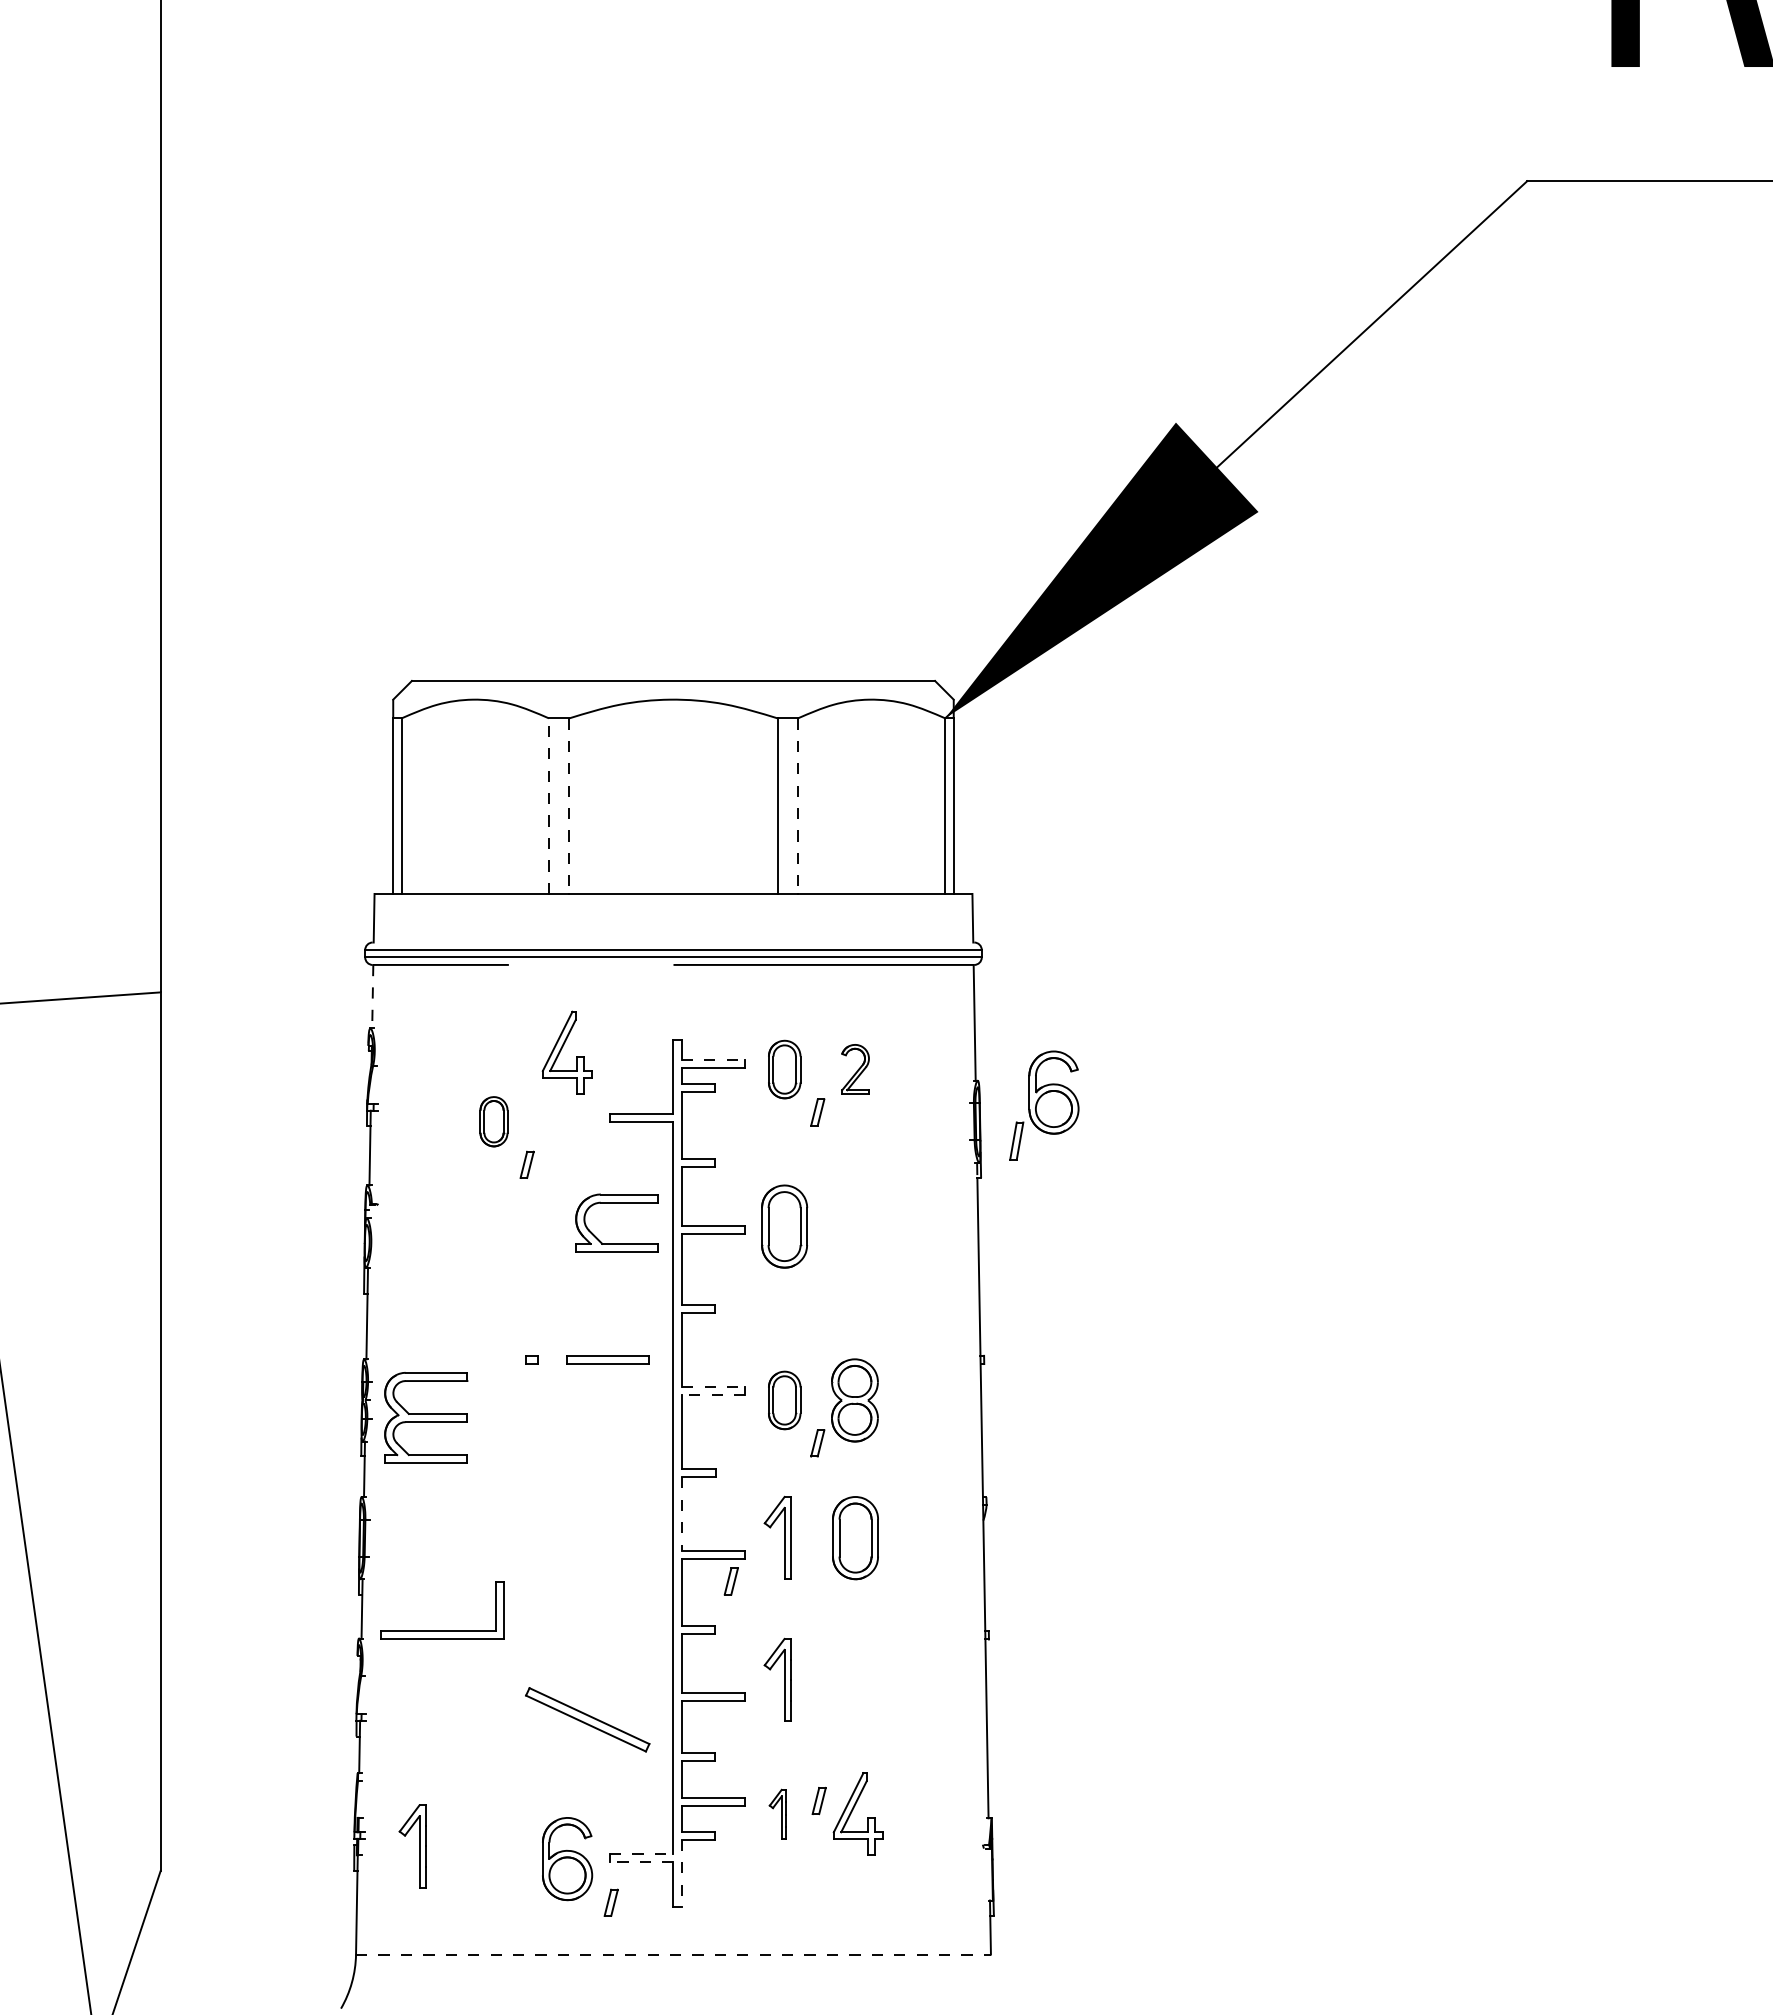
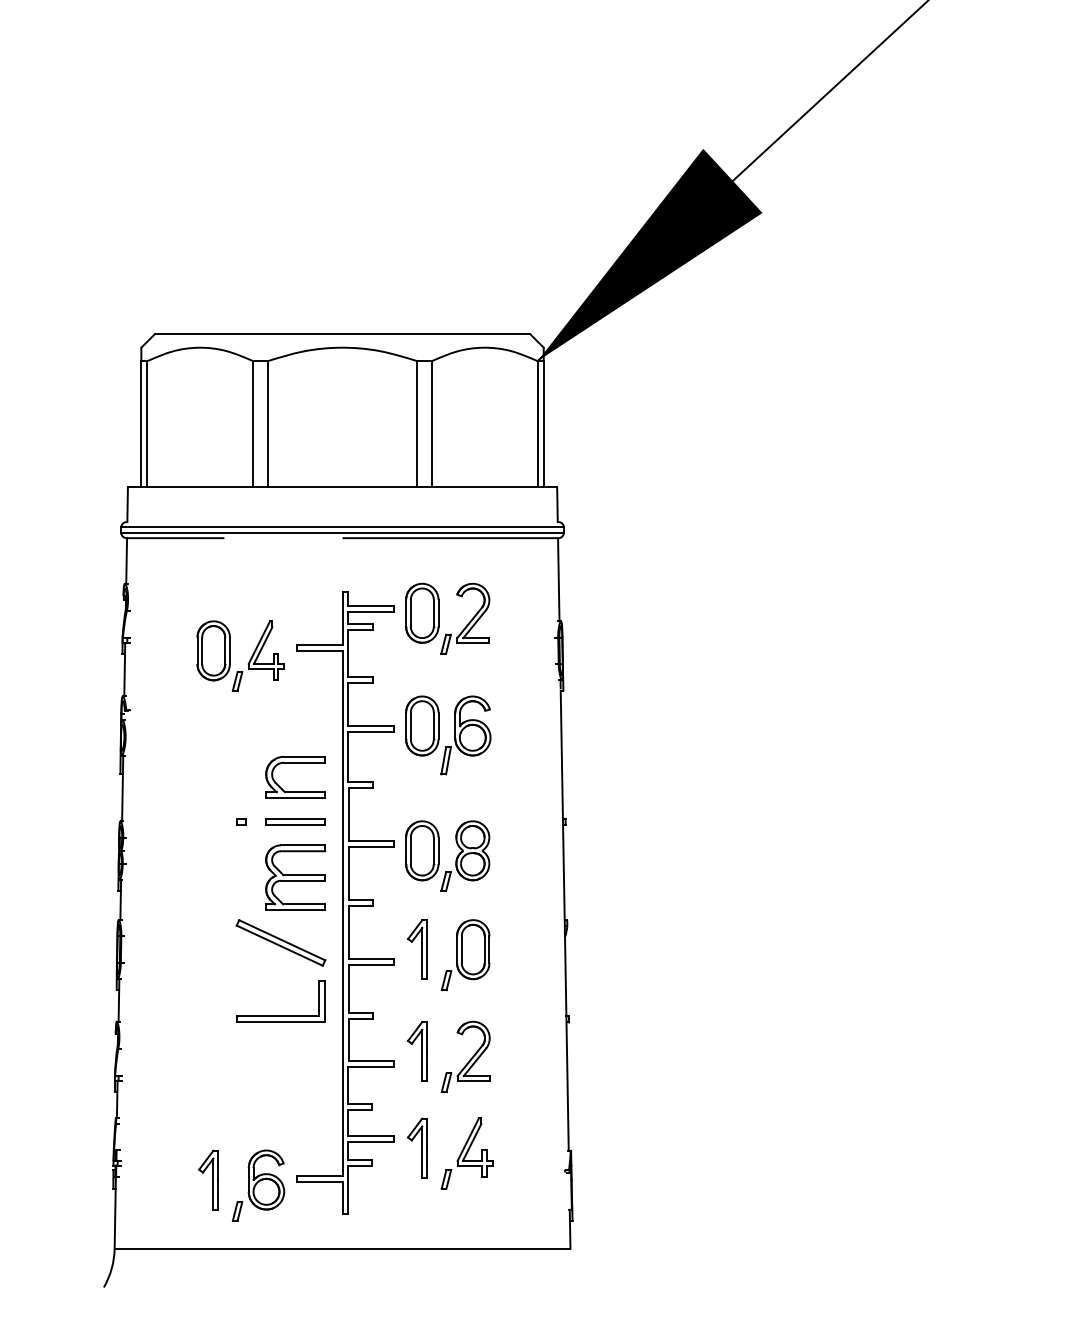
line: (548, 806) -> (252, 424), dashed -> solid
line: (569, 806) -> (267, 424), dashed -> solid
line: (798, 806) -> (432, 424), dashed -> solid
line: (372, 996) -> (126, 560), dashed -> solid
part: (566, 1052) -> (265, 650), moved
line: (713, 1059) -> (371, 606), dashed -> solid
part: (784, 1069) -> (422, 613), size x1.43
part: (855, 1069) -> (473, 613), size x1.67
part: (1044, 1105) -> (466, 735), moved
part: (493, 1121) -> (213, 650), size x1.67
part: (616, 1203) -> (295, 763), moved
line: (713, 1386) -> (371, 840), dashed -> solid
line: (713, 1395) -> (371, 847), dashed -> solid
part: (784, 1400) -> (422, 850), size x1.43
part: (426, 1417) -> (295, 877), moved
line: (681, 1514) -> (348, 932), dashed -> solid
part: (730, 1581) -> (445, 980), moved
part: (442, 1630) -> (280, 1015), moved
part: (851, 1690) -> (470, 1059), added
part: (587, 1719) -> (280, 942), moved
part: (818, 1800) -> (445, 1178), moved
part: (777, 1814) -> (417, 1148), size x1.67
part: (419, 1846) -> (213, 1180), moved
line: (641, 1853) -> (319, 1176), dashed -> solid
line: (641, 1862) -> (319, 1182), dashed -> solid
line: (681, 1873) -> (348, 1190), dashed -> solid
part: (610, 1902) -> (237, 1211), moved
line: (673, 1954) -> (342, 1248), dashed -> solid

